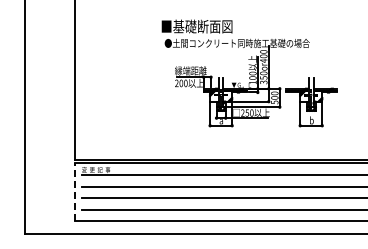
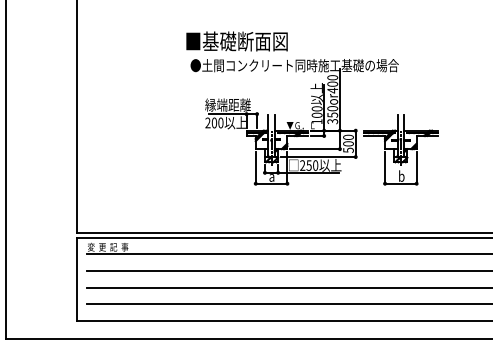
part: (249, 73) -> (312, 108), moved
line: (74, 192) -> (76, 279), dashed -> solid

